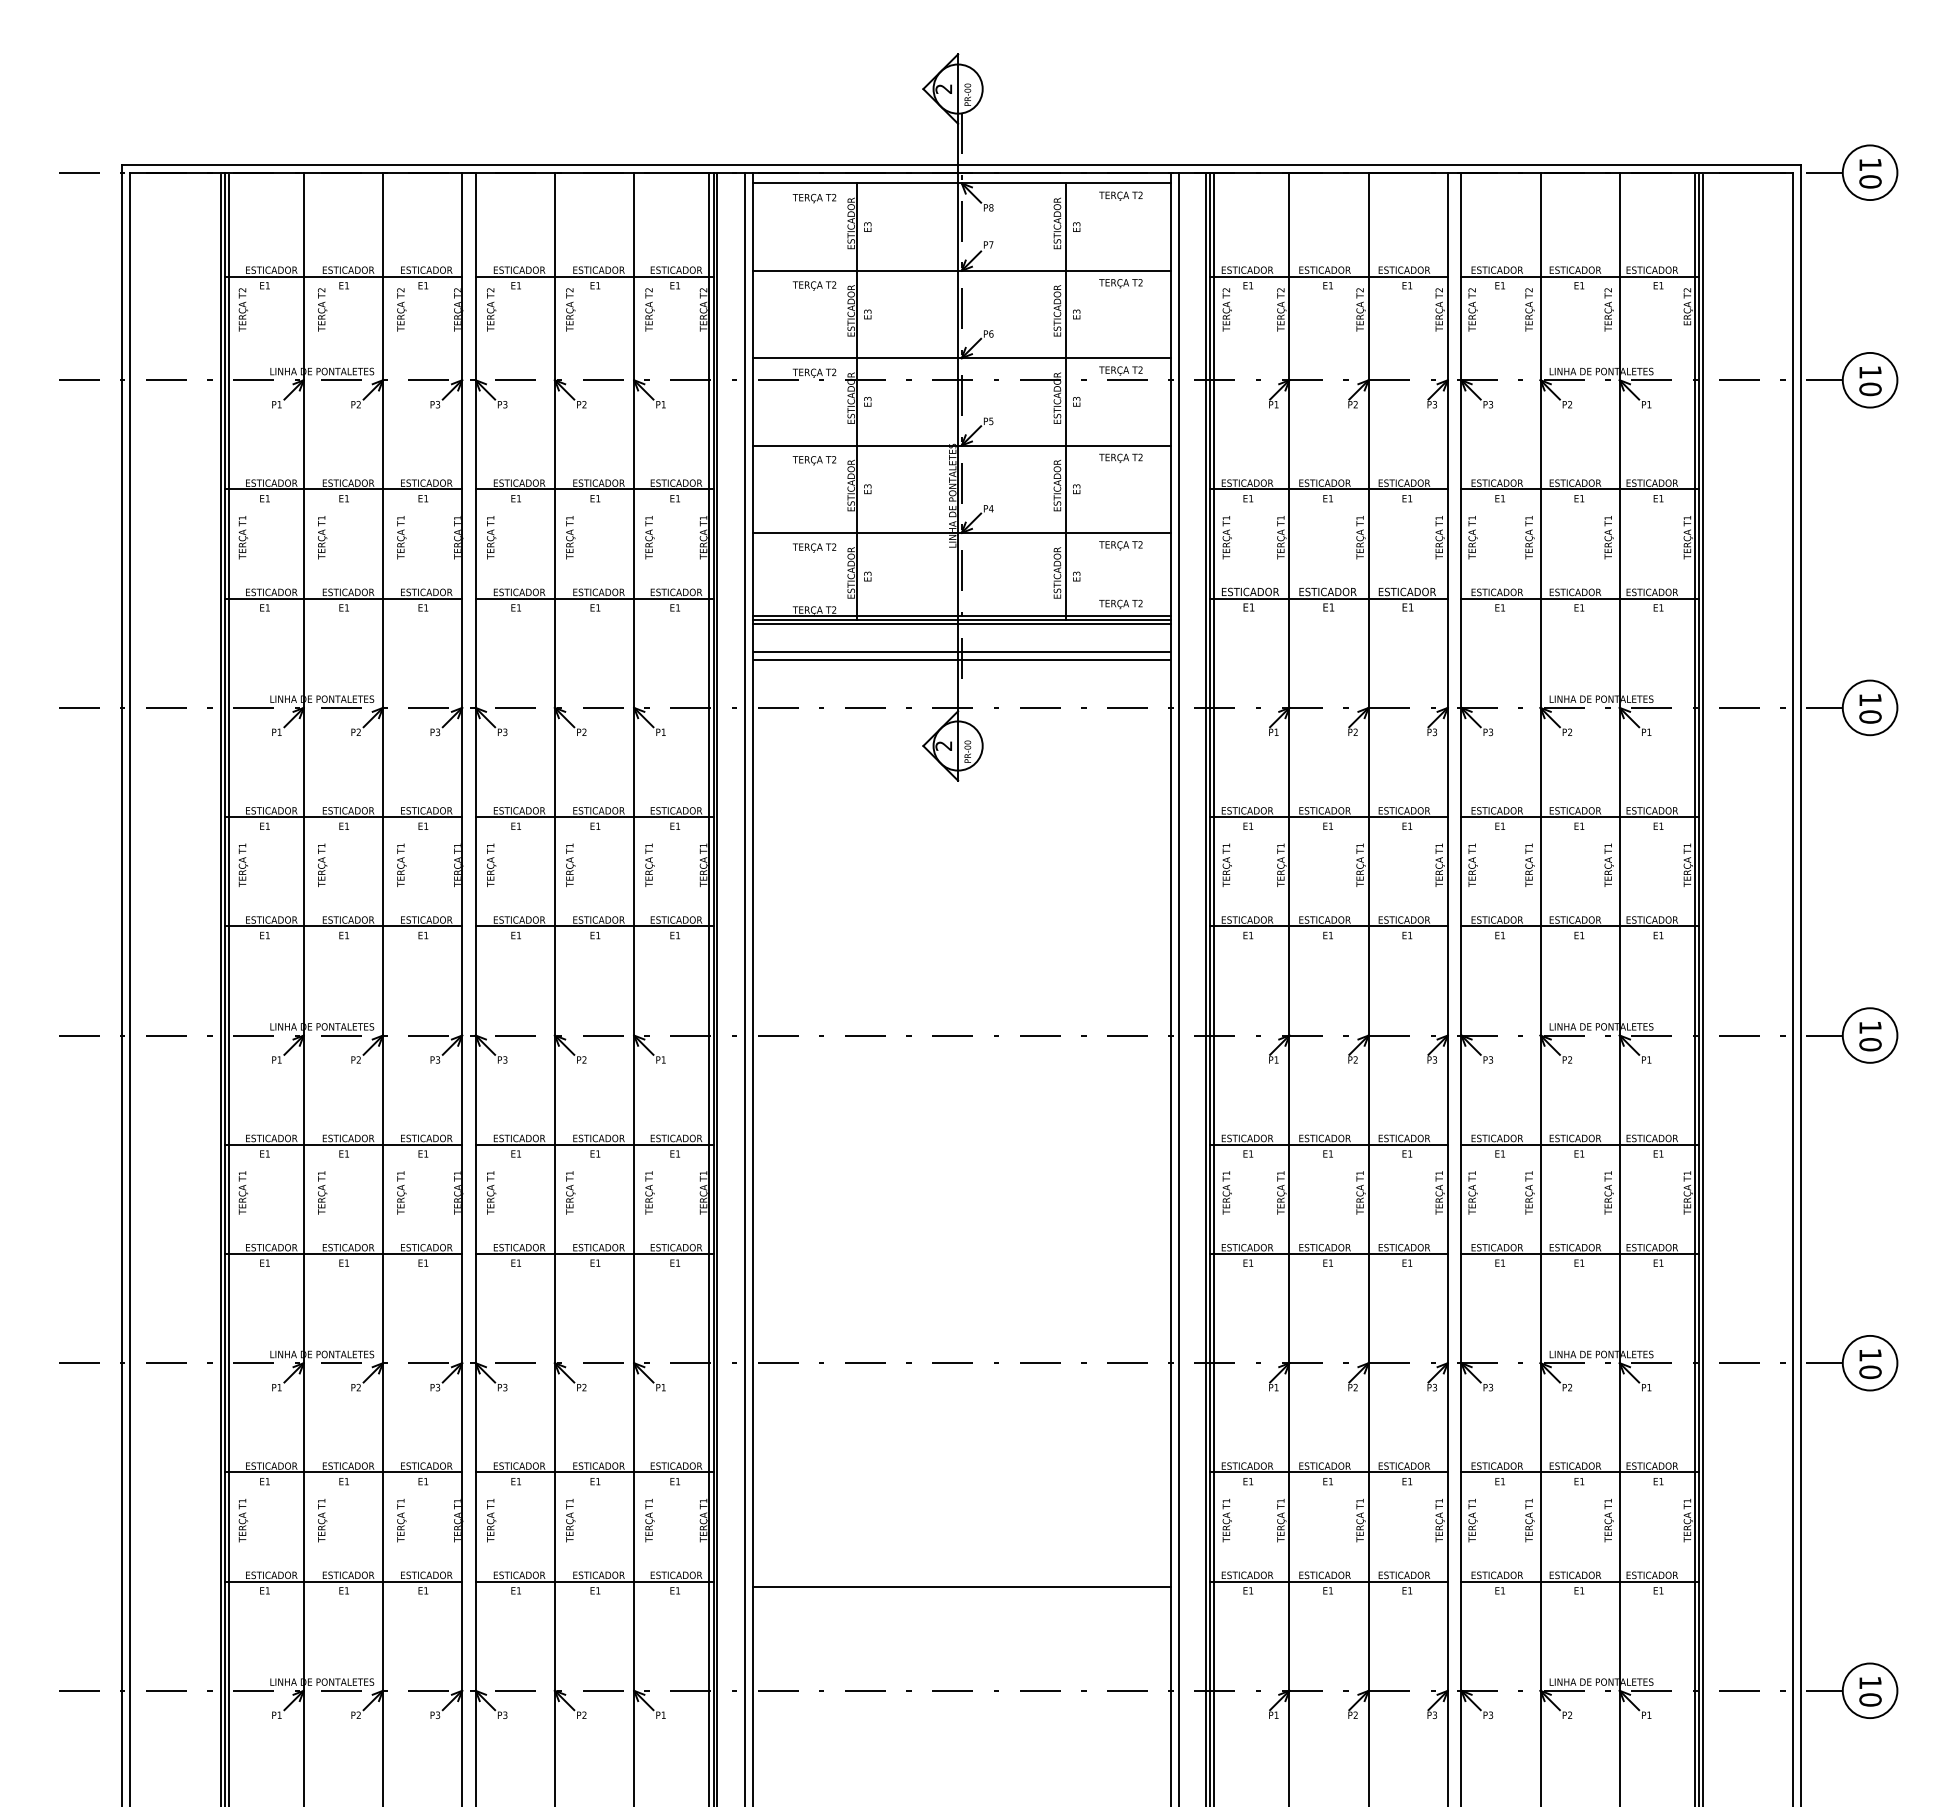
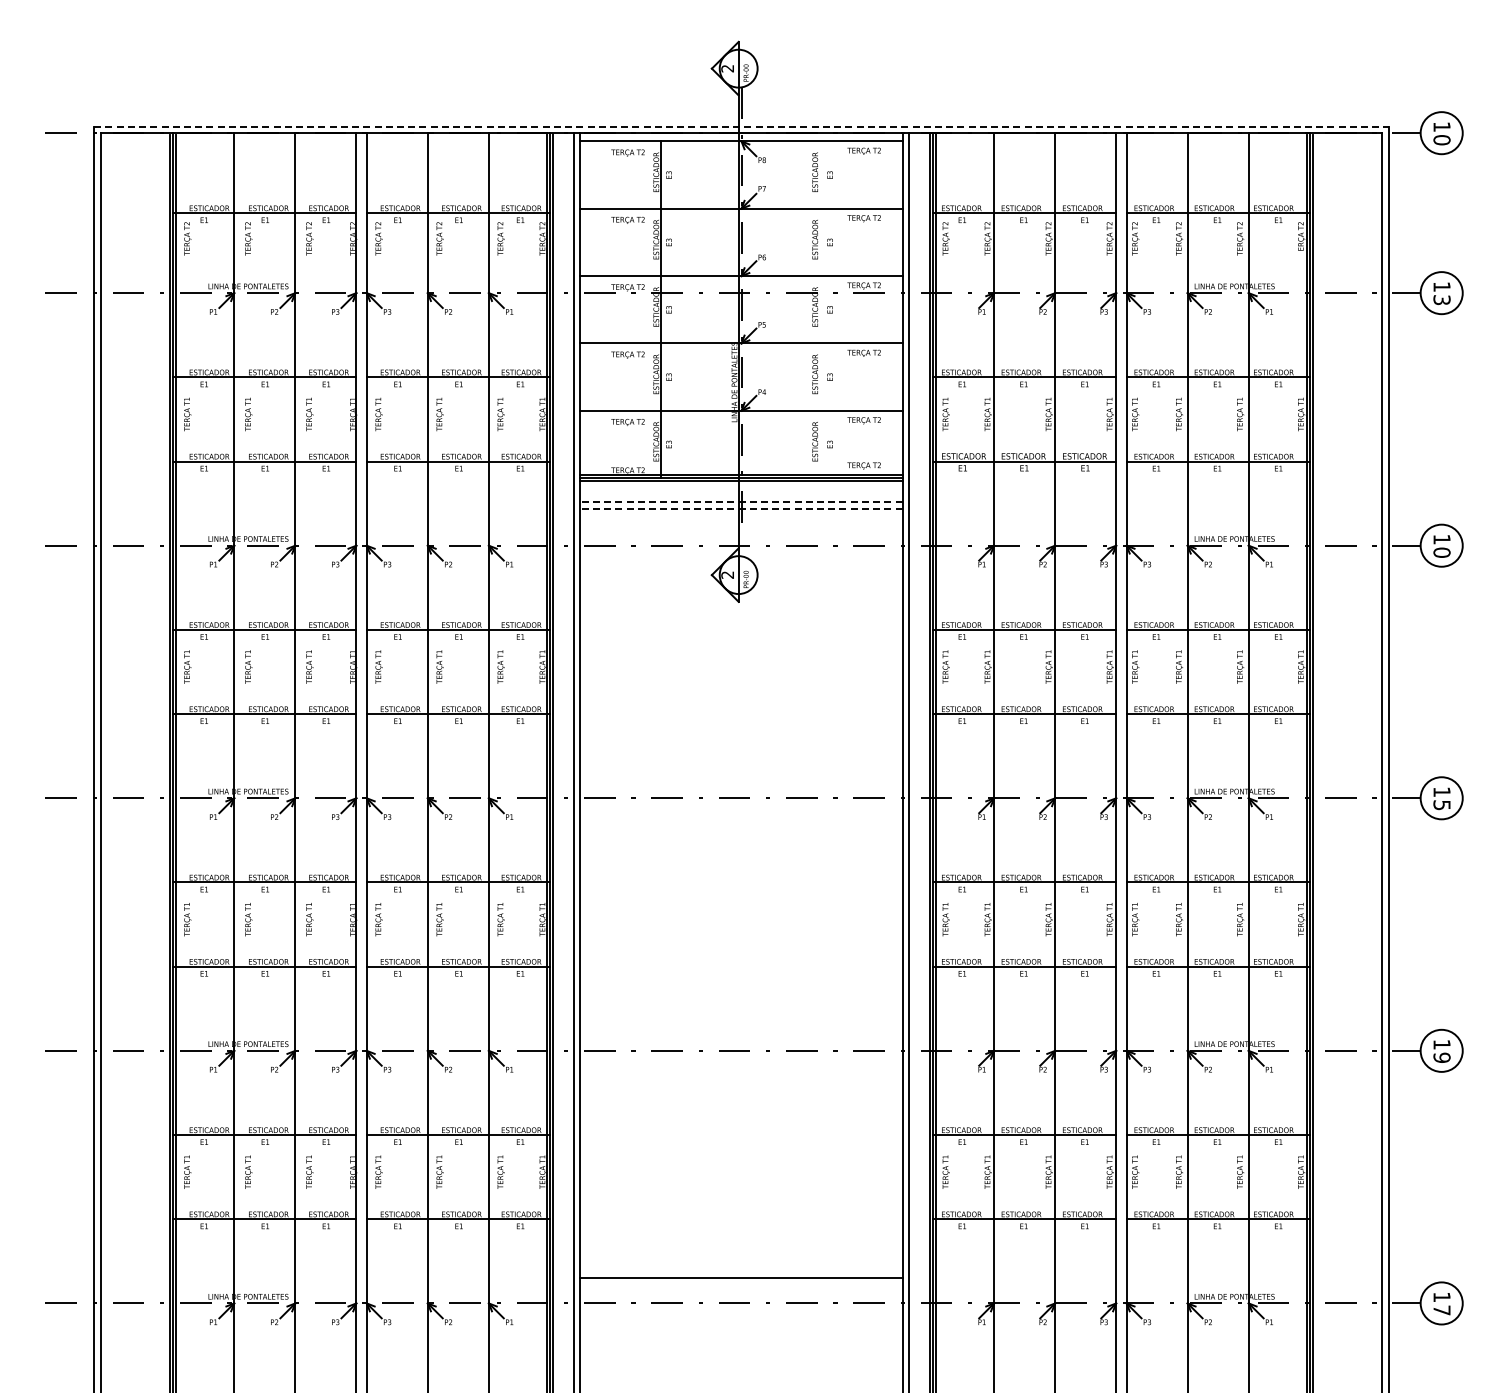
line: (963, 164) -> (742, 126), solid -> dashed
text: (1869, 389) -> (1441, 300), 10 -> 13
line: (1066, 401) -> (822, 309), removed
line: (961, 651) -> (741, 502), solid -> dashed
line: (961, 659) -> (741, 508), solid -> dashed
text: (1869, 1044) -> (1441, 805), 10 -> 15
text: (1869, 1371) -> (1441, 1057), 10 -> 19
line: (961, 1587) -> (741, 1278), moved
text: (1869, 1699) -> (1441, 1310), 10 -> 17

